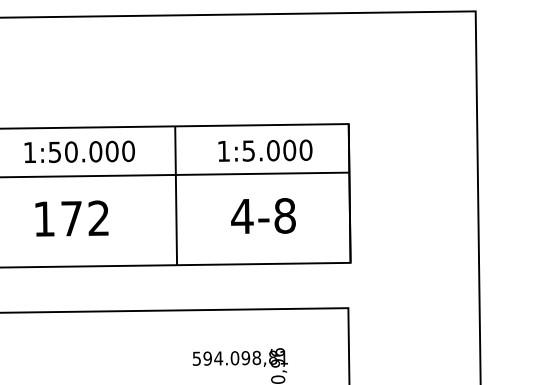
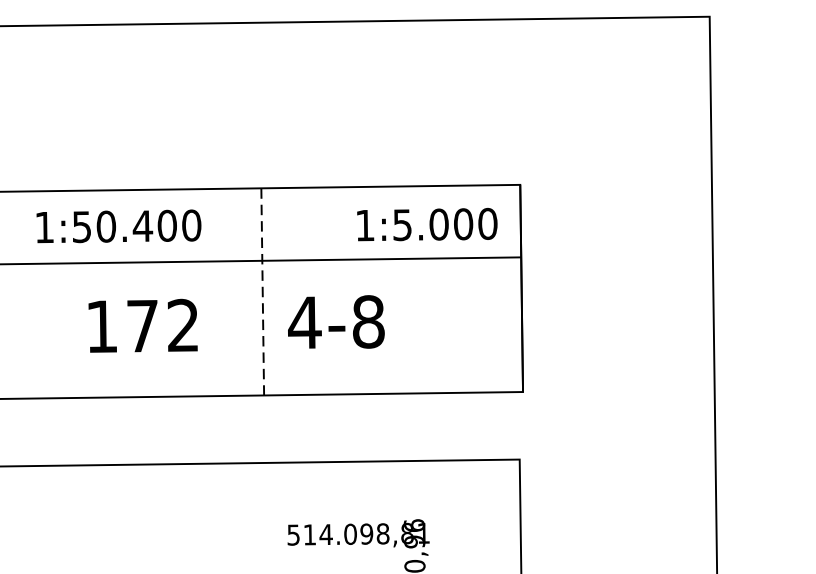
text: (265, 150) -> (427, 224), moved
text: (95, 151) -> (142, 225), 1:50.000 -> 1:50.400
line: (176, 196) -> (263, 292), solid -> dashed
text: (263, 215) -> (336, 321), moved
text: (71, 218) -> (142, 325), moved
text: (207, 358) -> (309, 534), 594.098,81 -> 514.098,81

